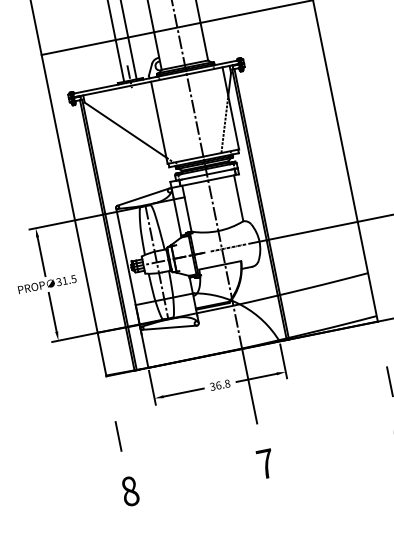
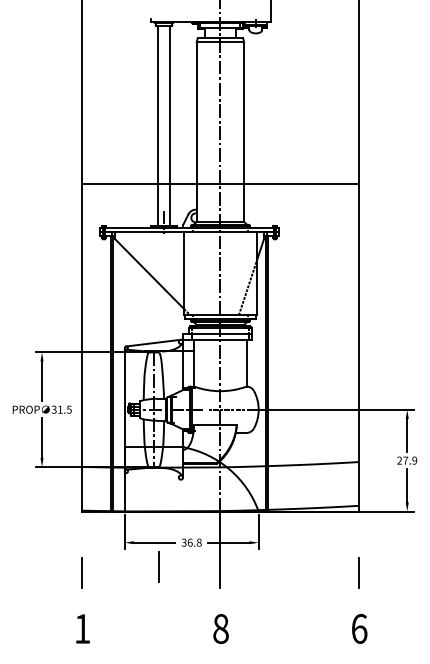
line: (169, 327) -> (153, 476), removed
line: (192, 415) -> (158, 566), added
text: (265, 463) -> (220, 628), 7 -> 8
text: (130, 490) -> (82, 628), 8 -> 1

